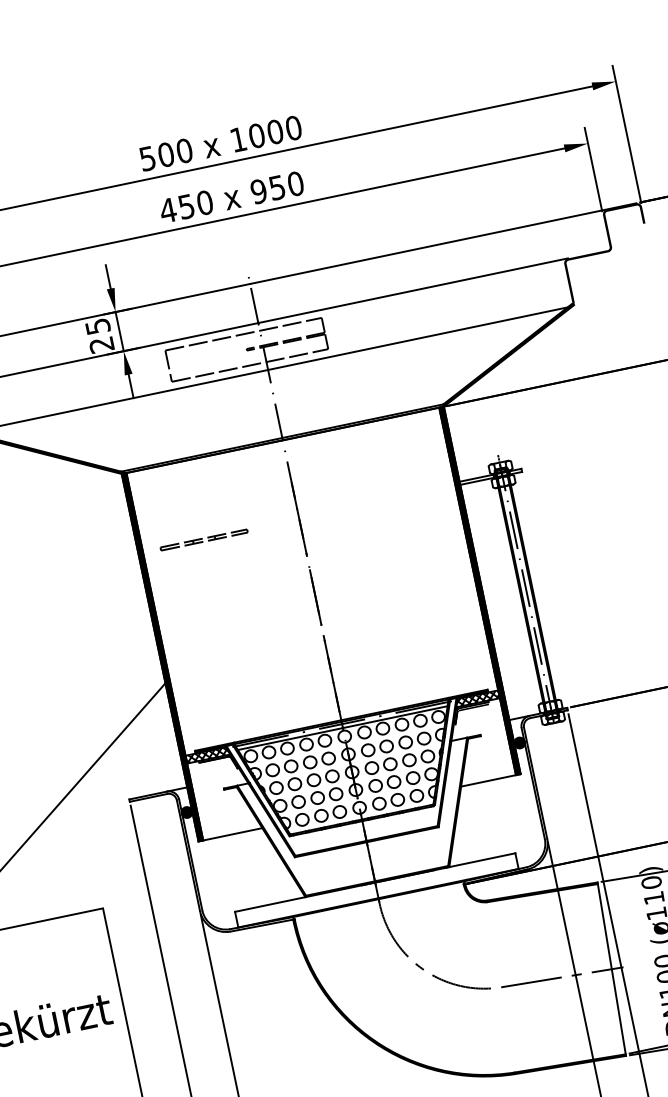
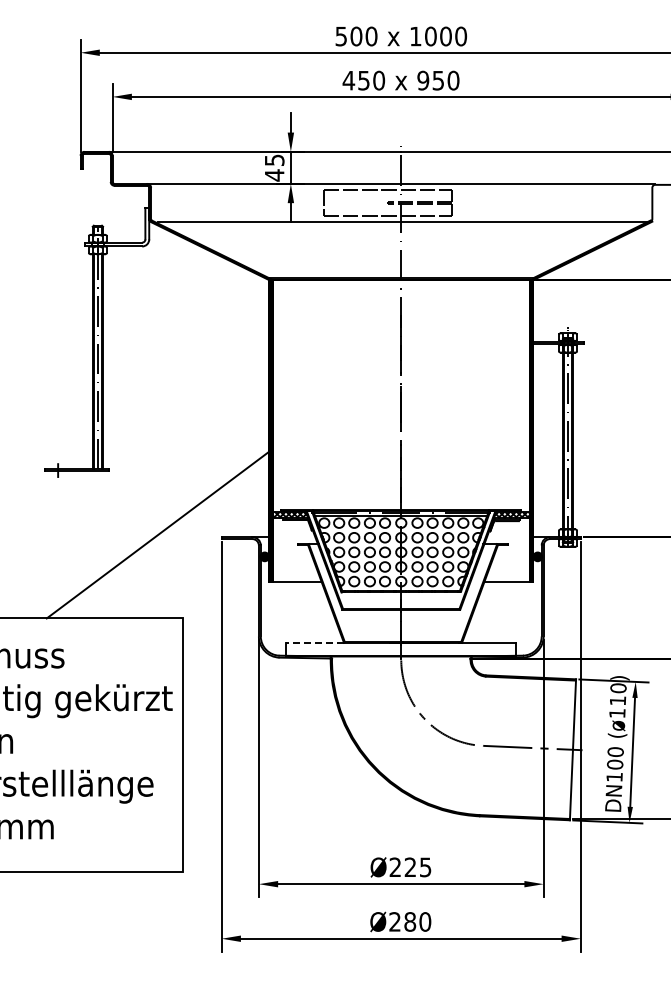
text: (101, 345) -> (274, 175), 25 -> 45
line: (201, 539) -> (321, 344), removed
line: (270, 903) -> (315, 642), solid -> dashed

